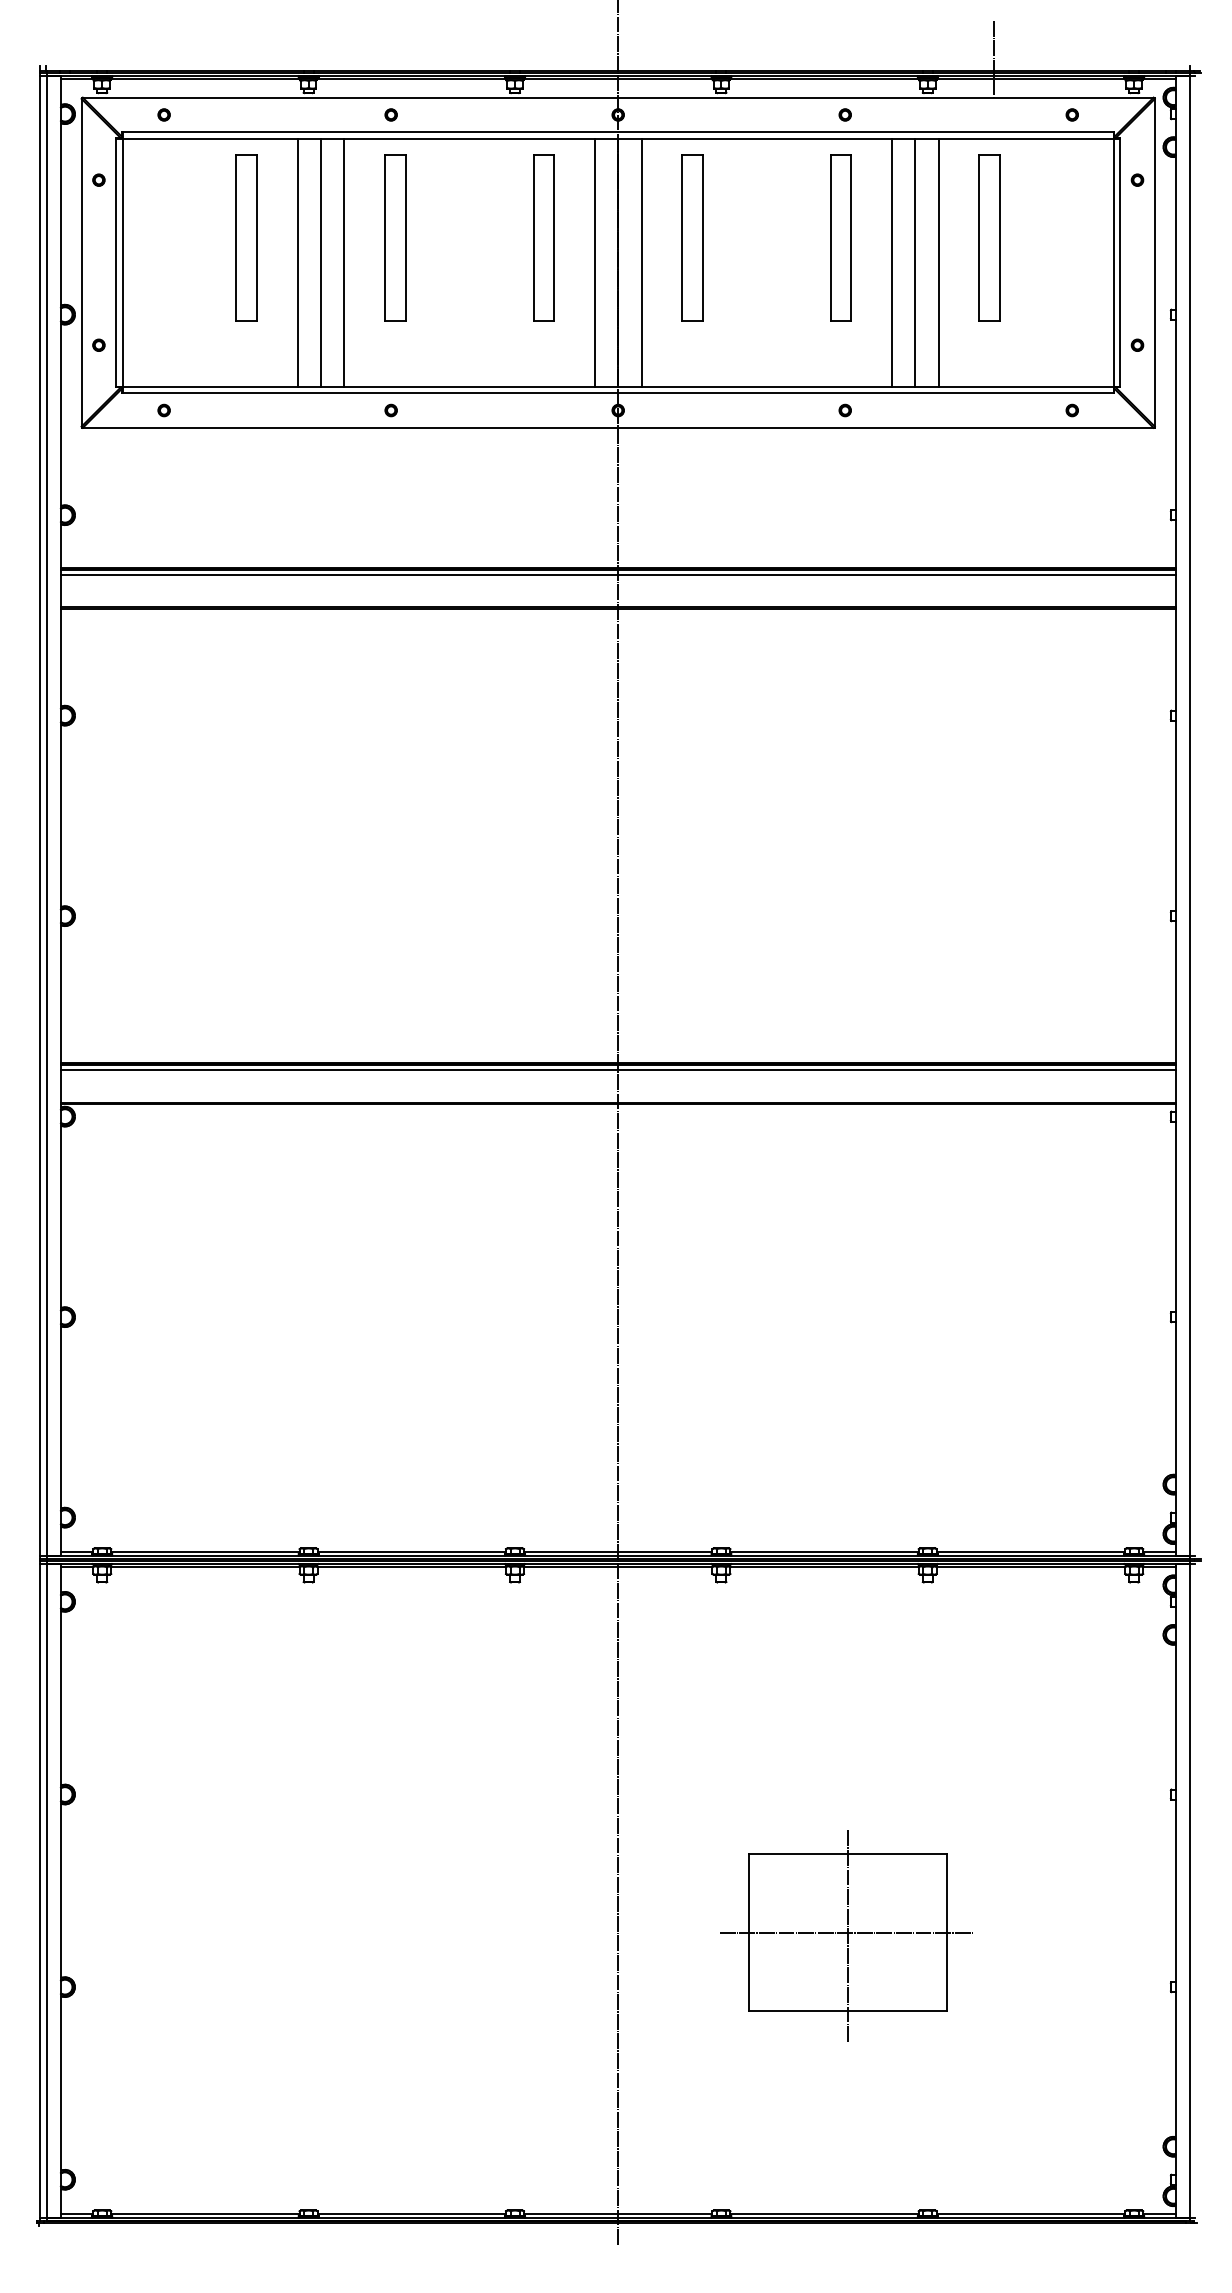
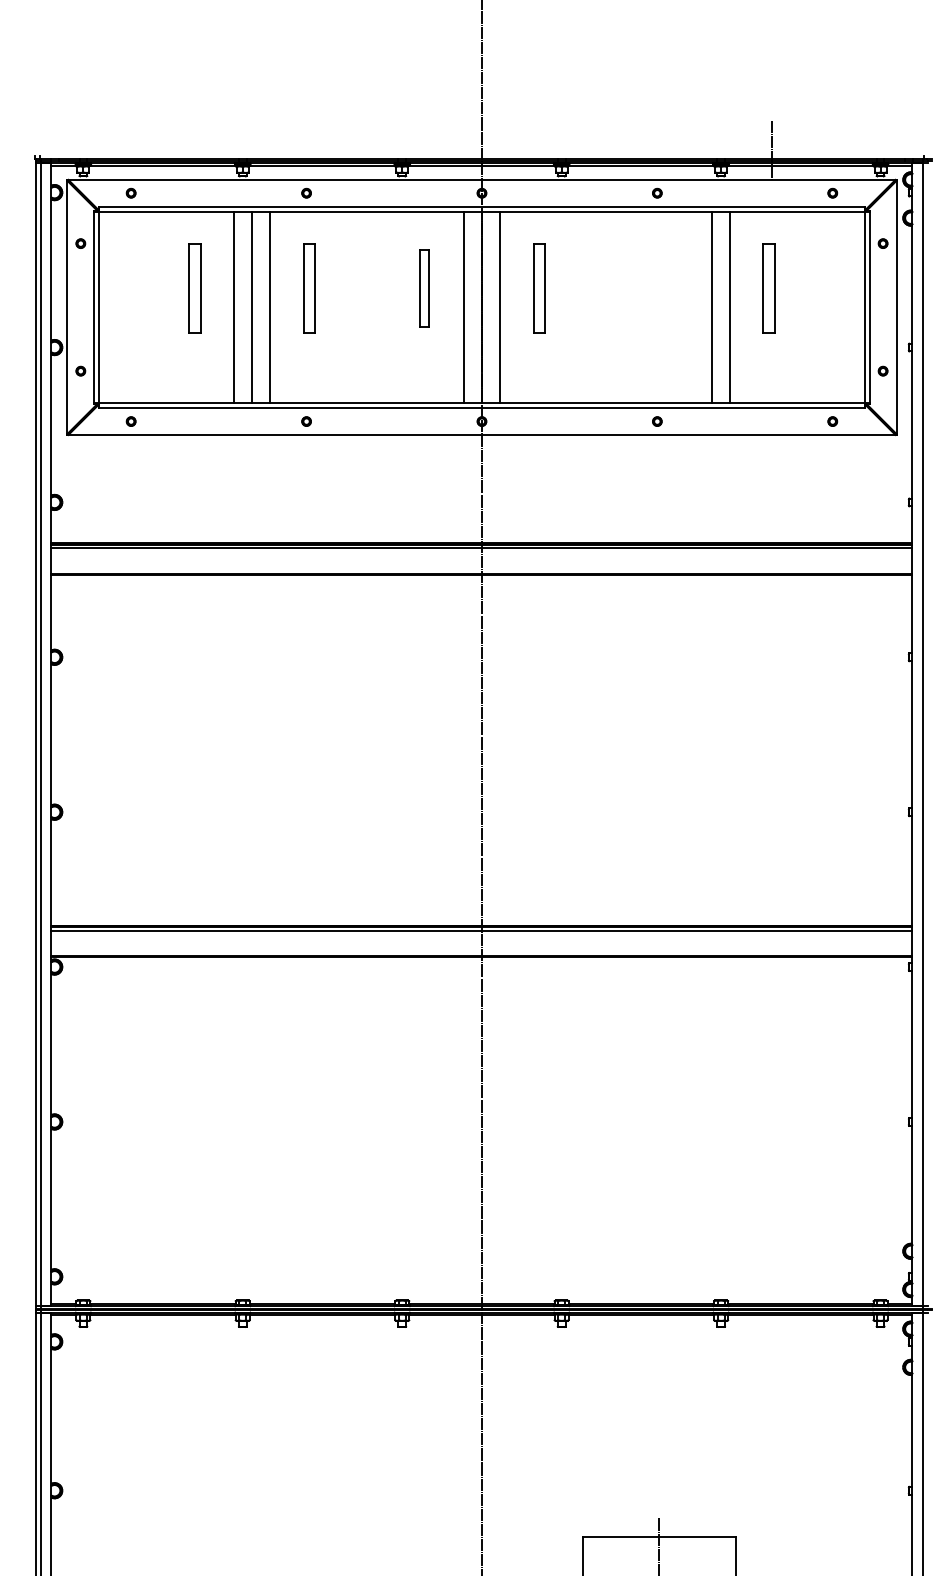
part: (246, 237) -> (194, 287), size x0.7
part: (395, 237) -> (309, 287), size x0.7
part: (543, 237) -> (424, 287), size x0.6
part: (692, 237) -> (539, 287), size x0.7
part: (840, 237) -> (653, 287), removed
part: (989, 237) -> (768, 287), size x0.7
line: (892, 262) -> (693, 307), removed

